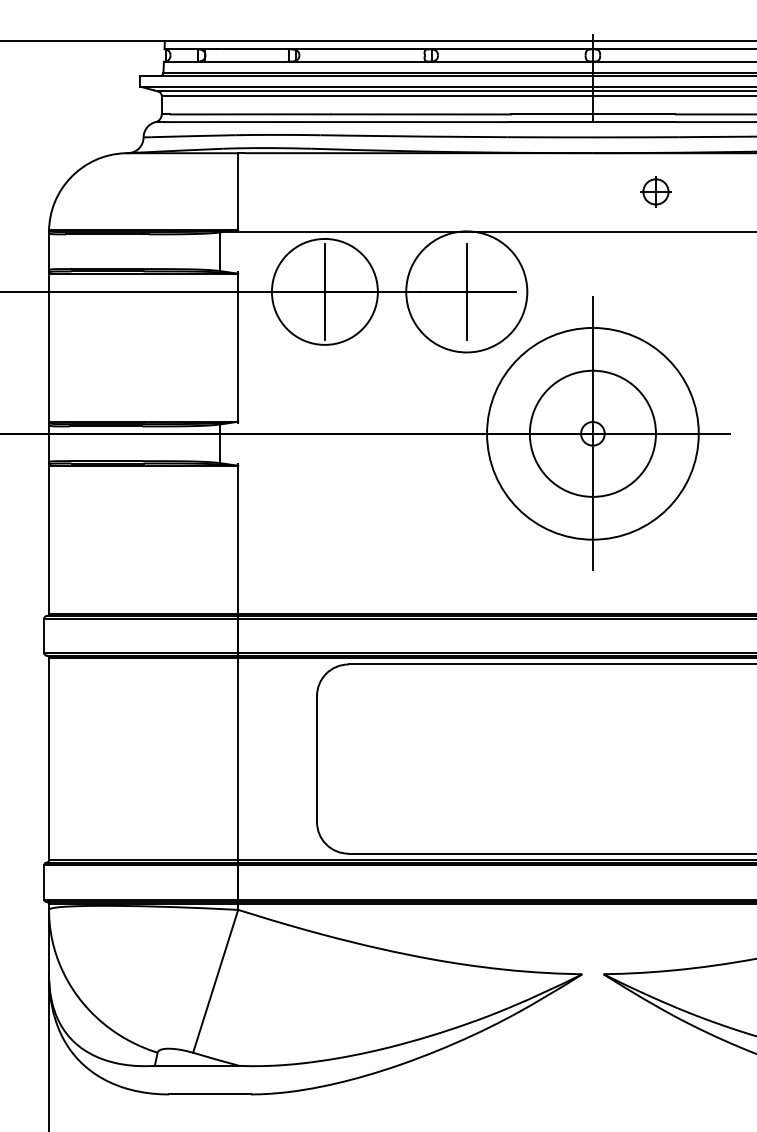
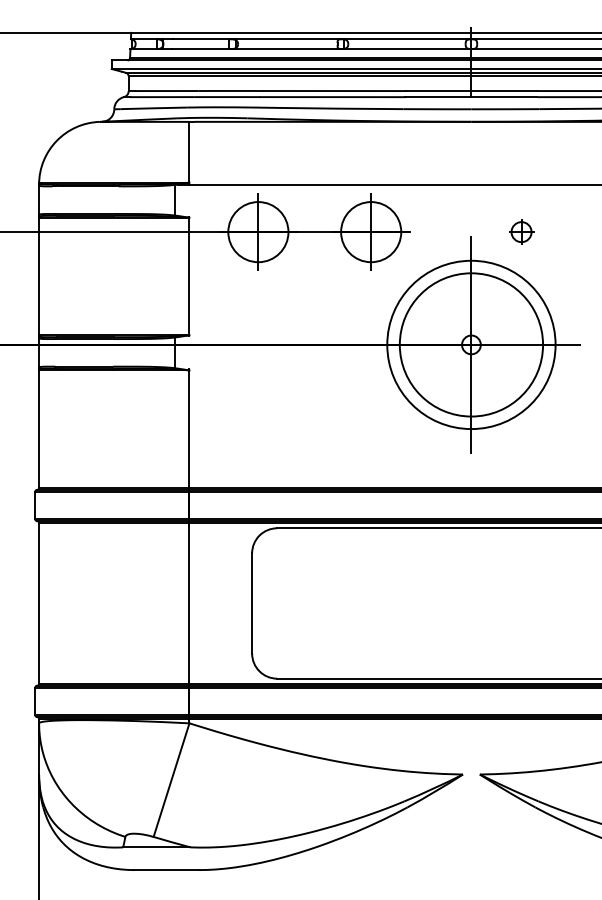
part: (655, 191) -> (521, 231), moved
circle: (324, 291) -> (258, 231), size x0.71
circle: (466, 291) -> (370, 231), size x0.62
circle: (592, 433) -> (471, 344), size x1.43

